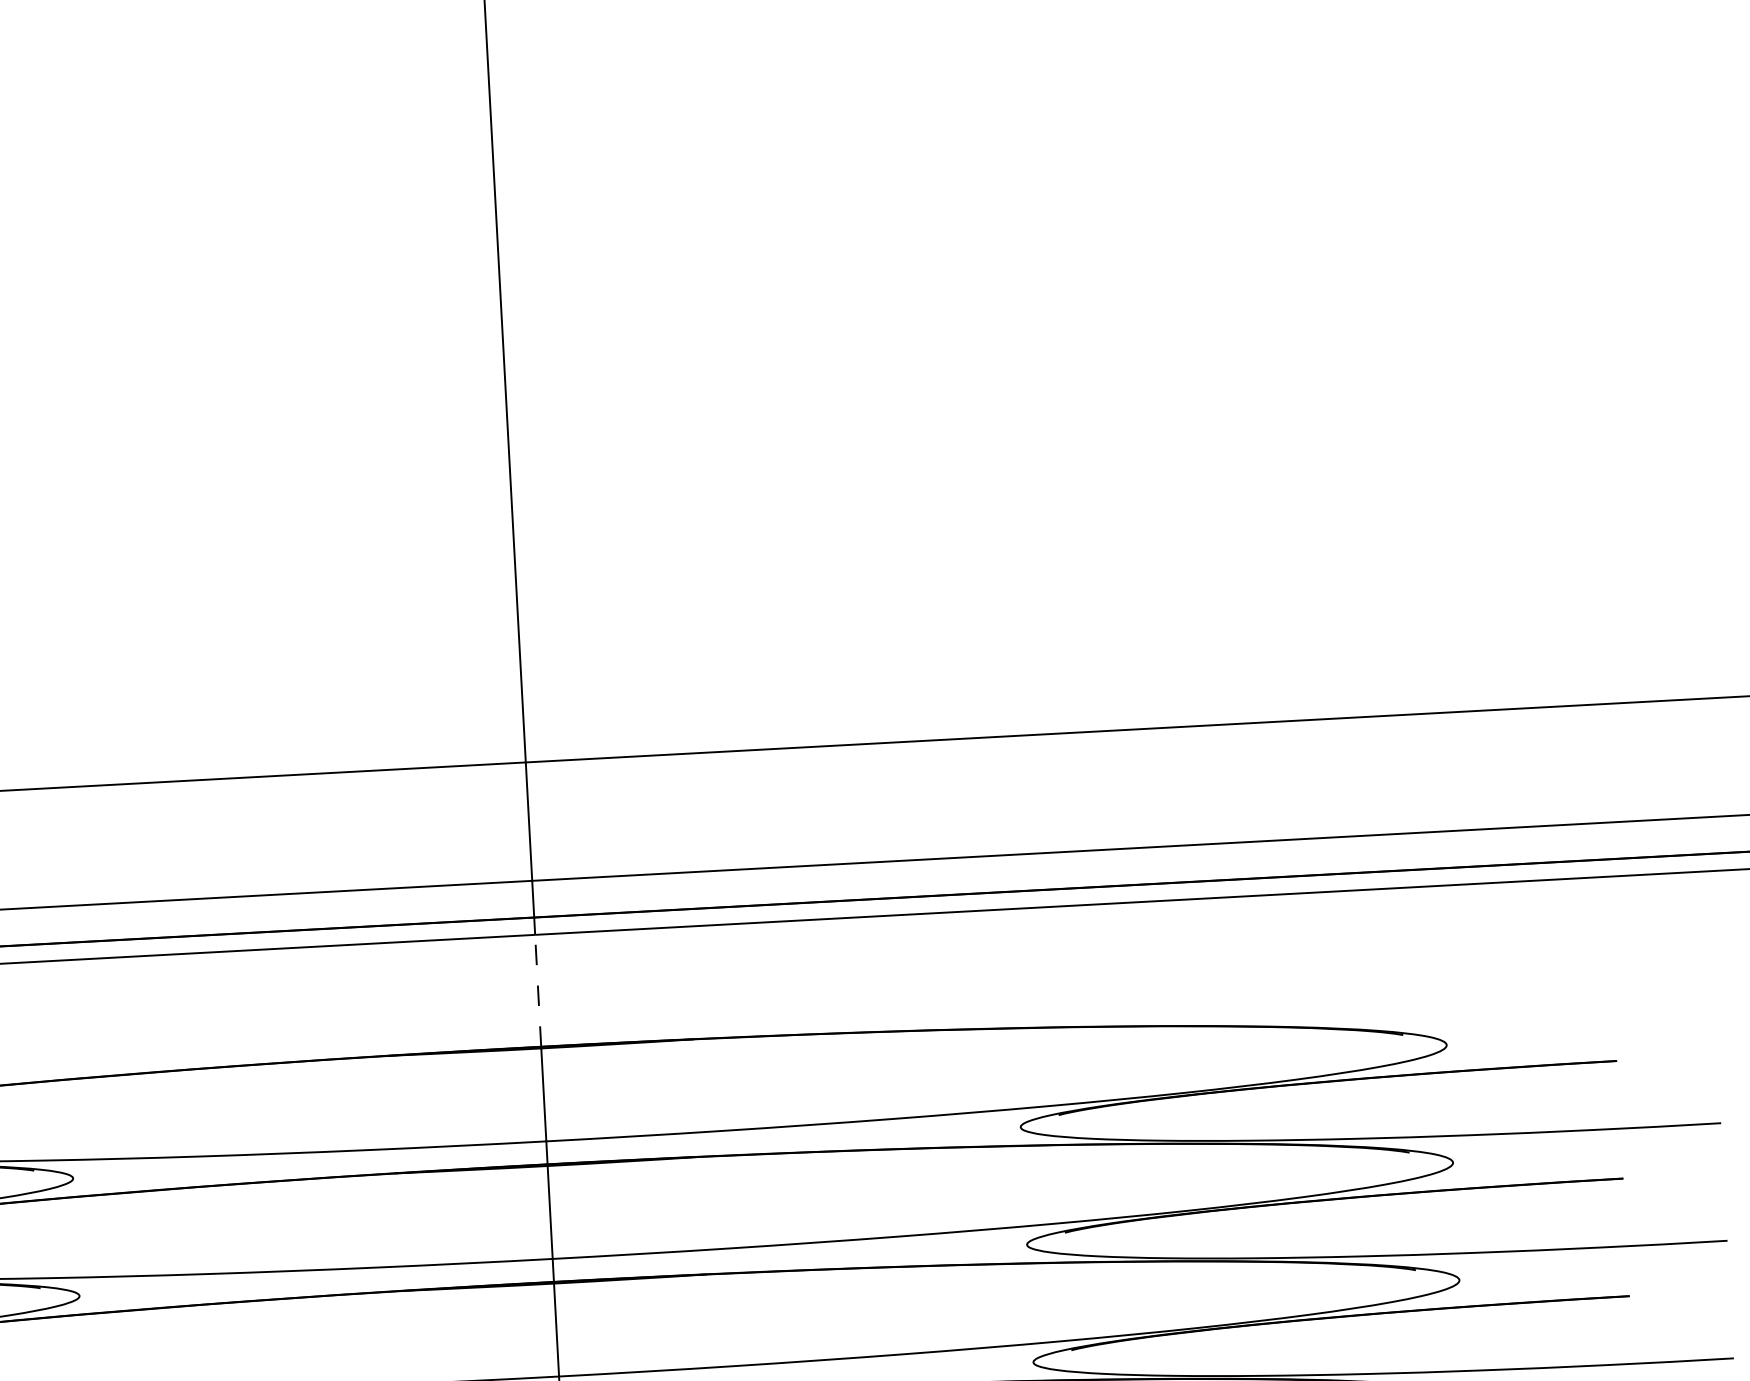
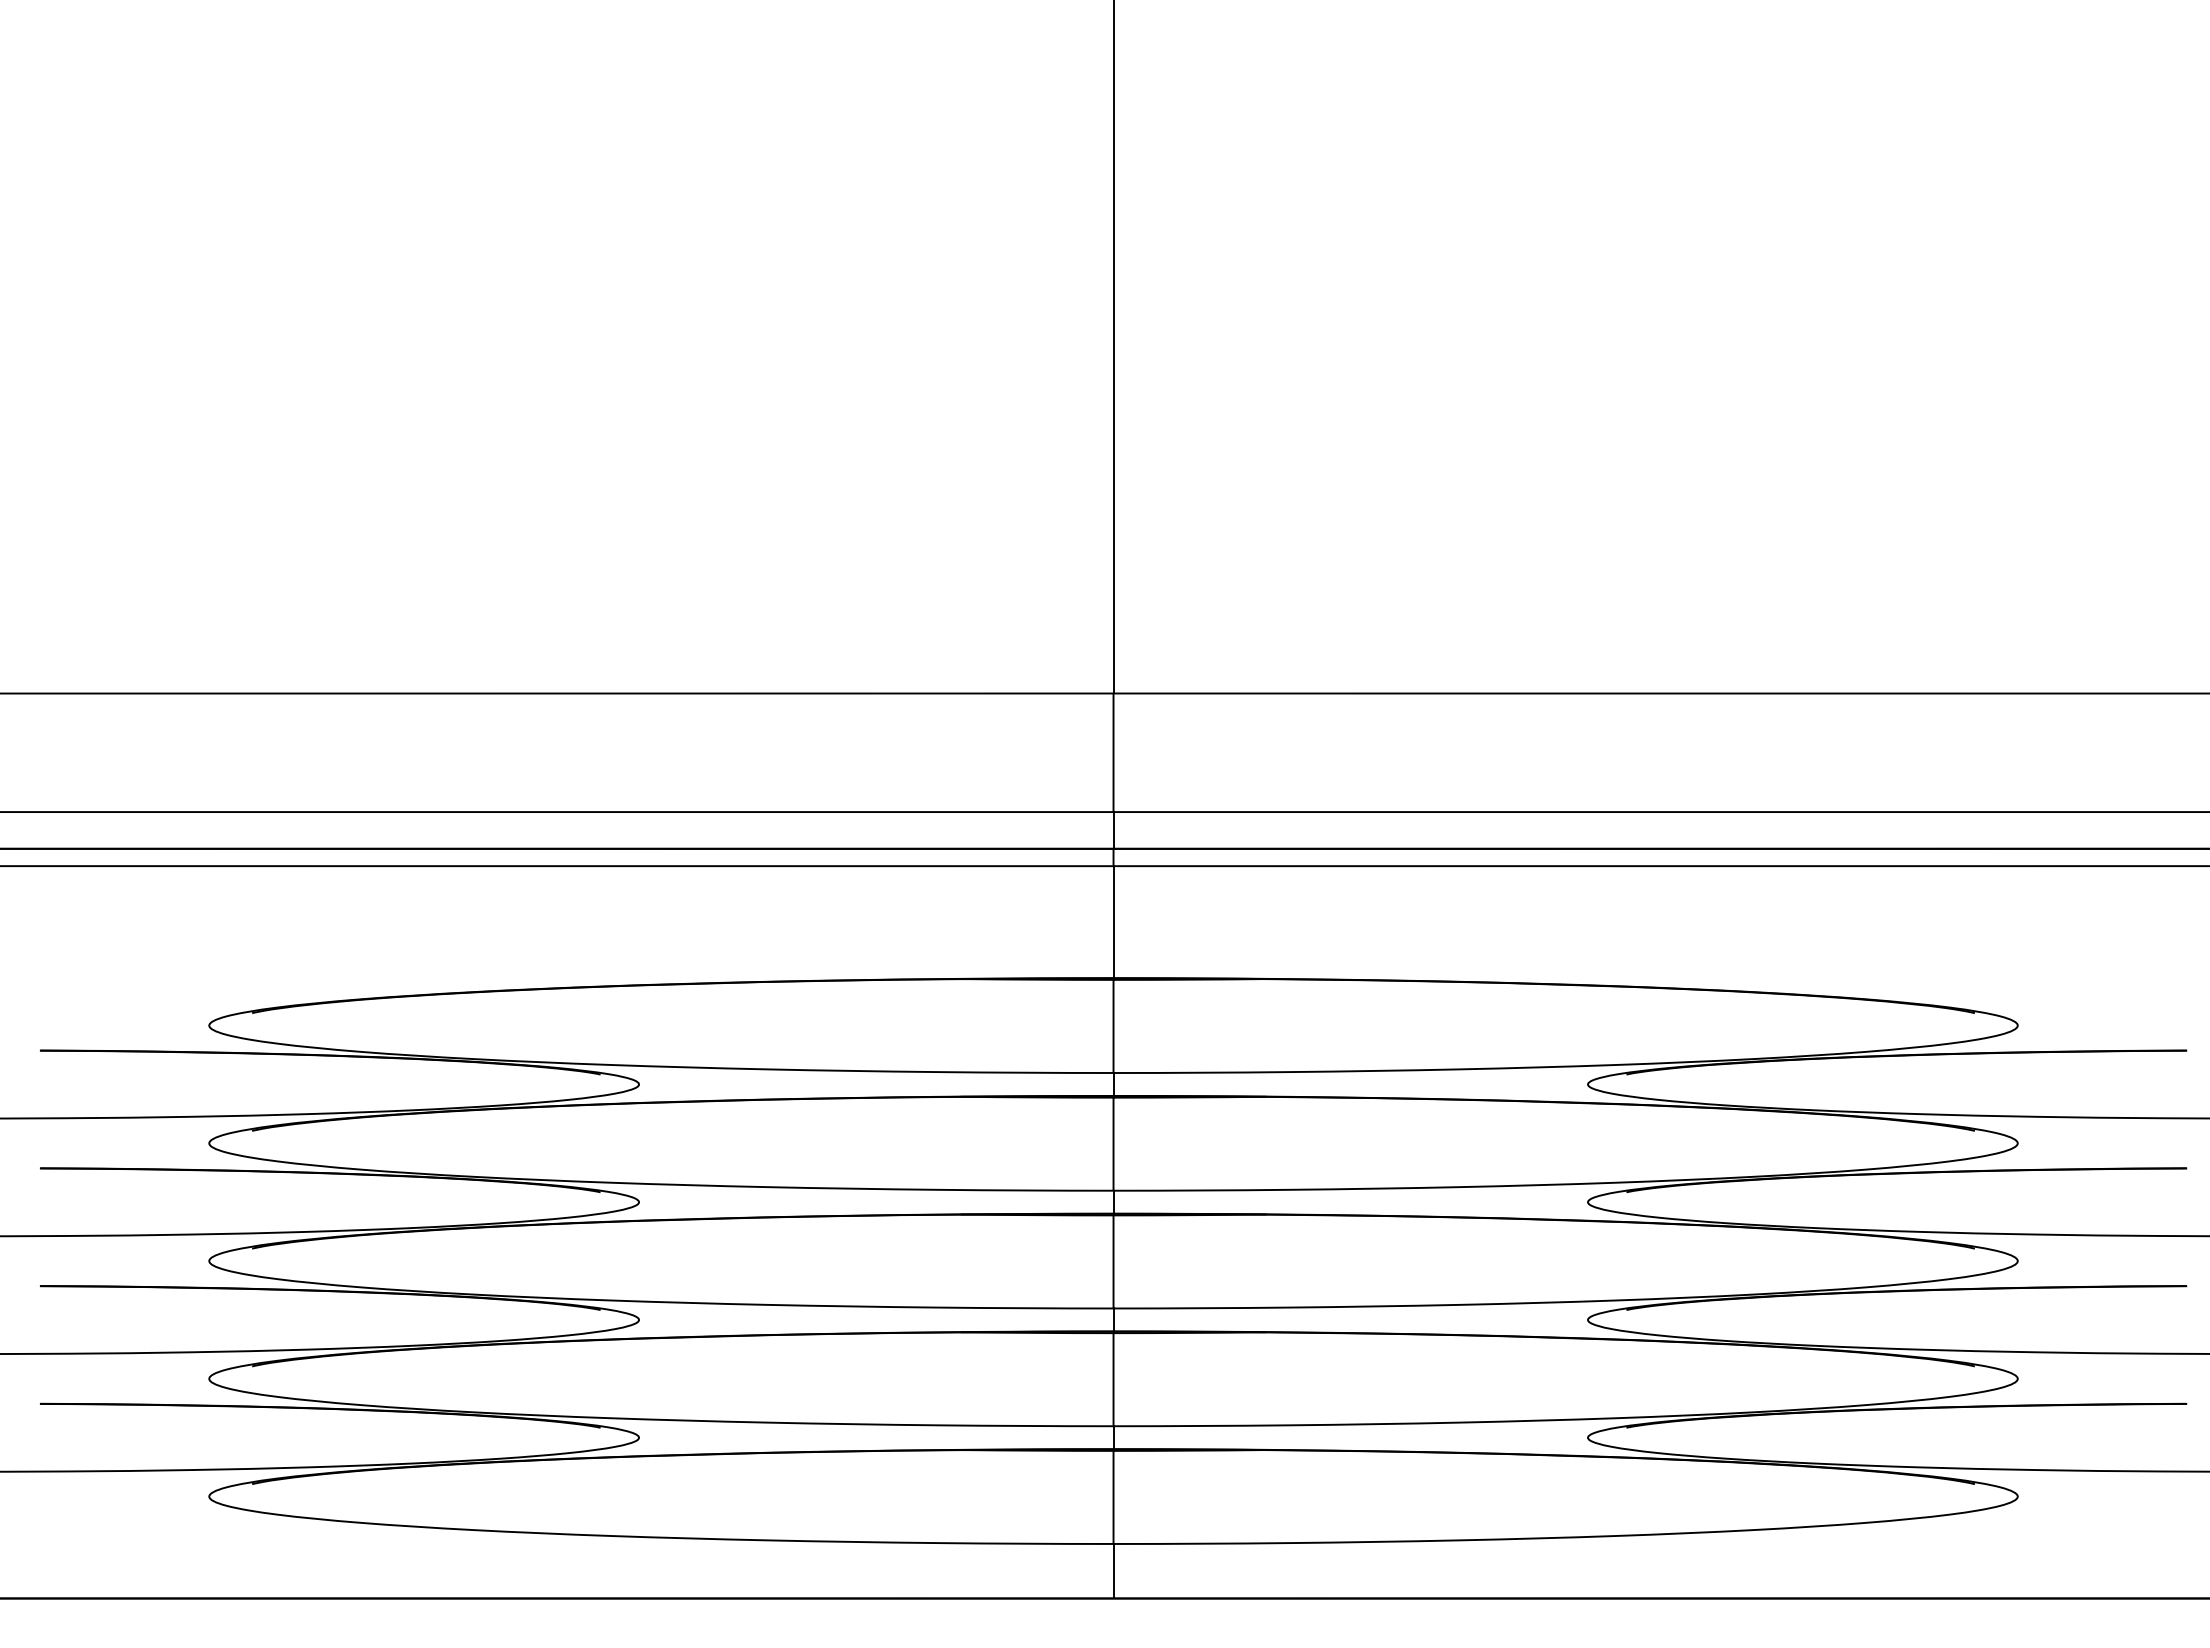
line: (538, 990) -> (1113, 921), dashed -> solid

